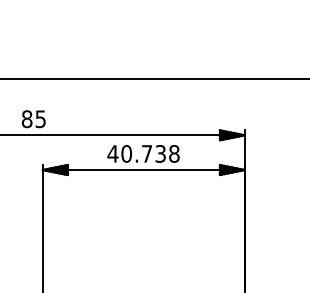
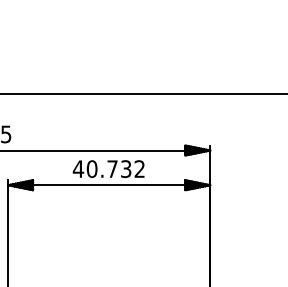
text: (174, 153) -> (139, 168), 40.738 -> 40.732

